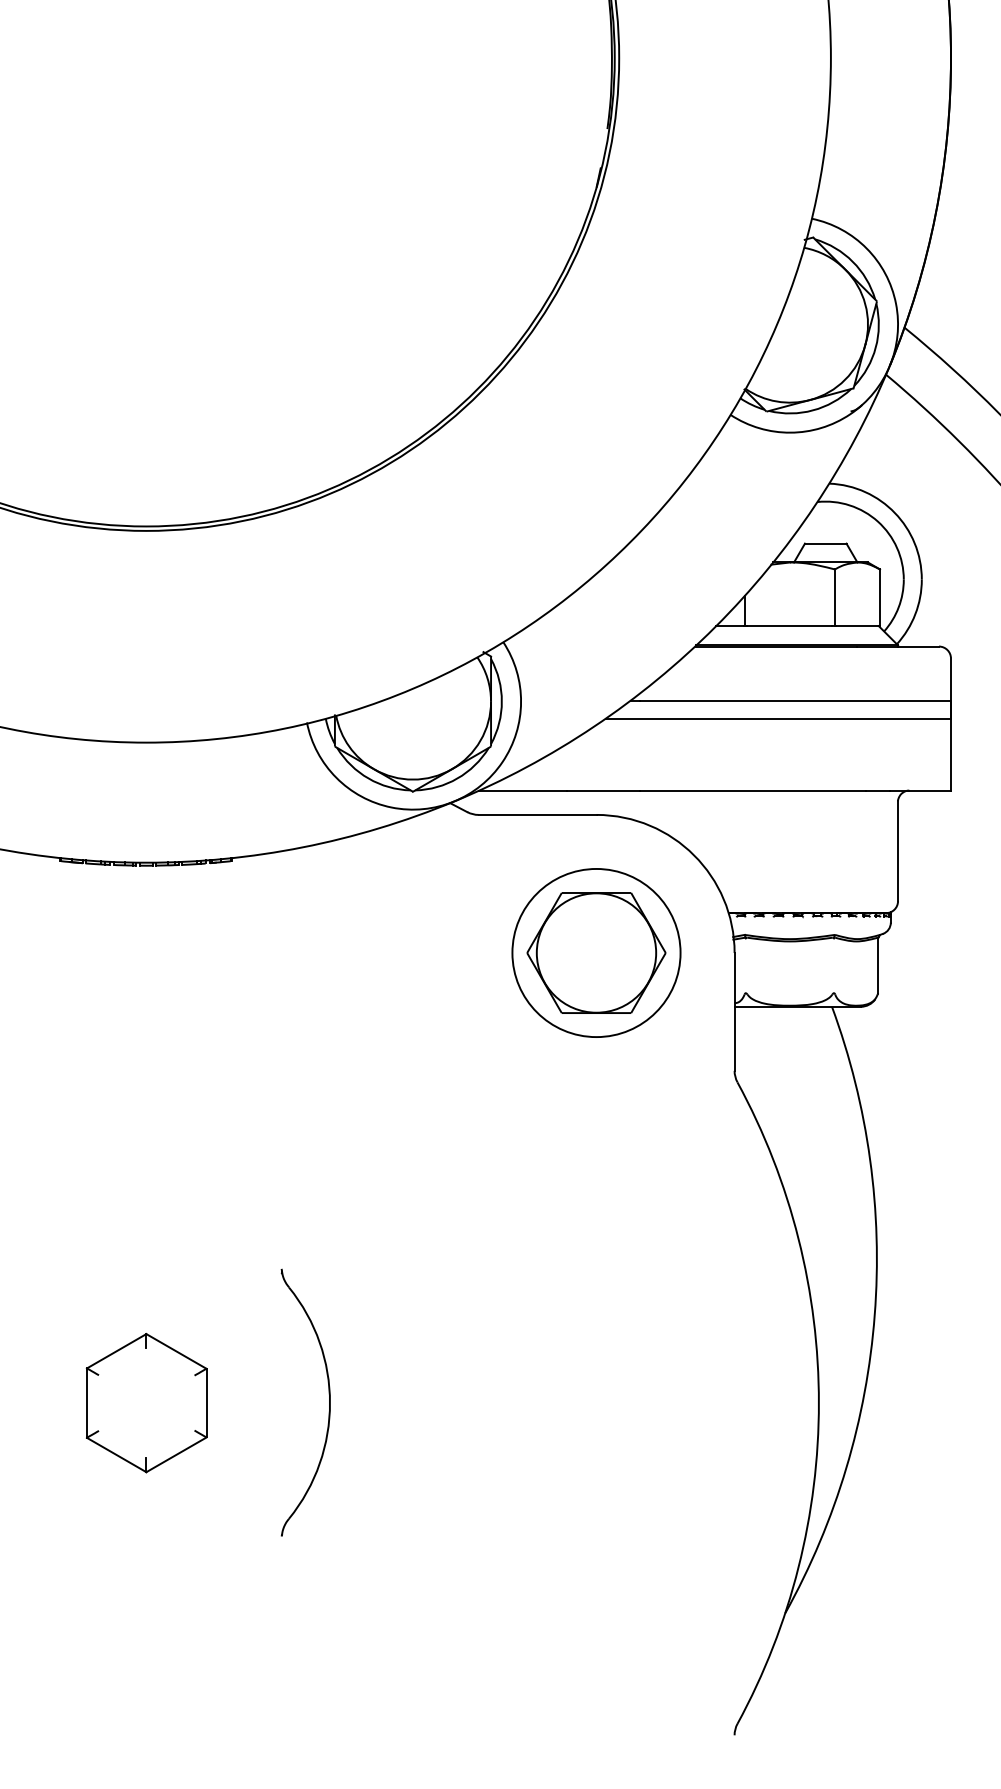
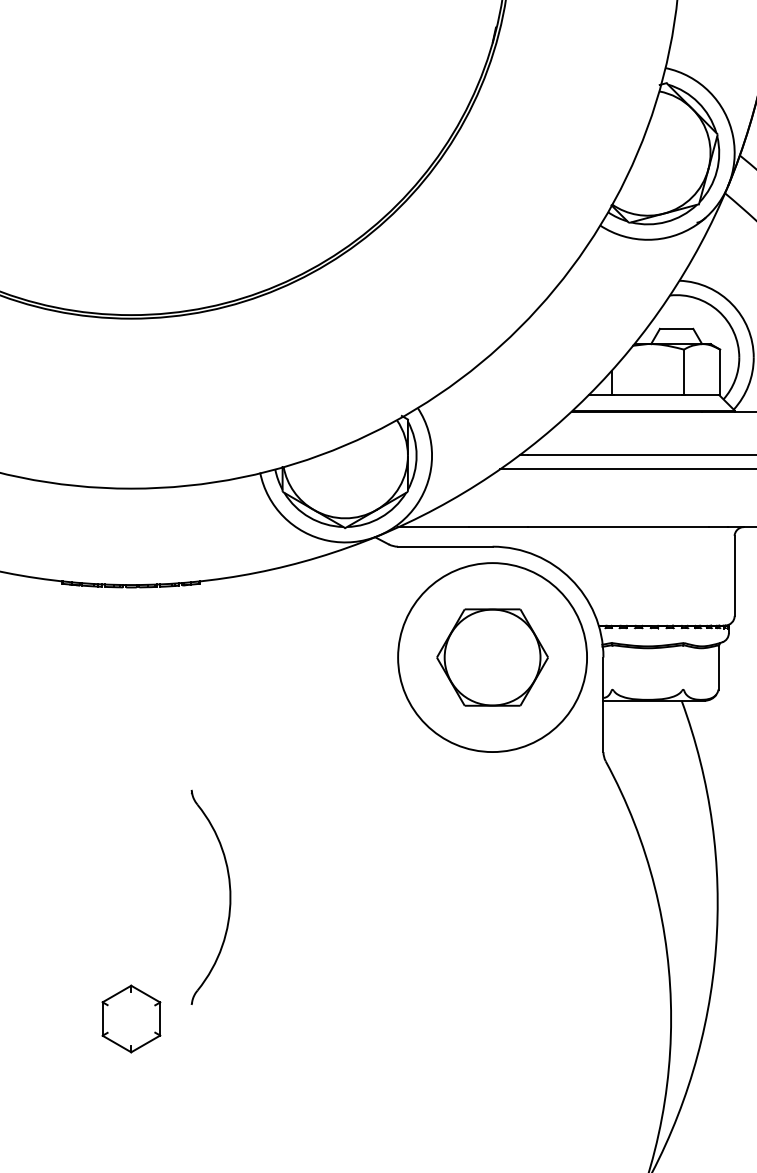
circle: (596, 952) -> (492, 657), size x1.4
part: (329, 1402) -> (230, 897), moved
part: (146, 1403) -> (131, 1019), size x0.6

